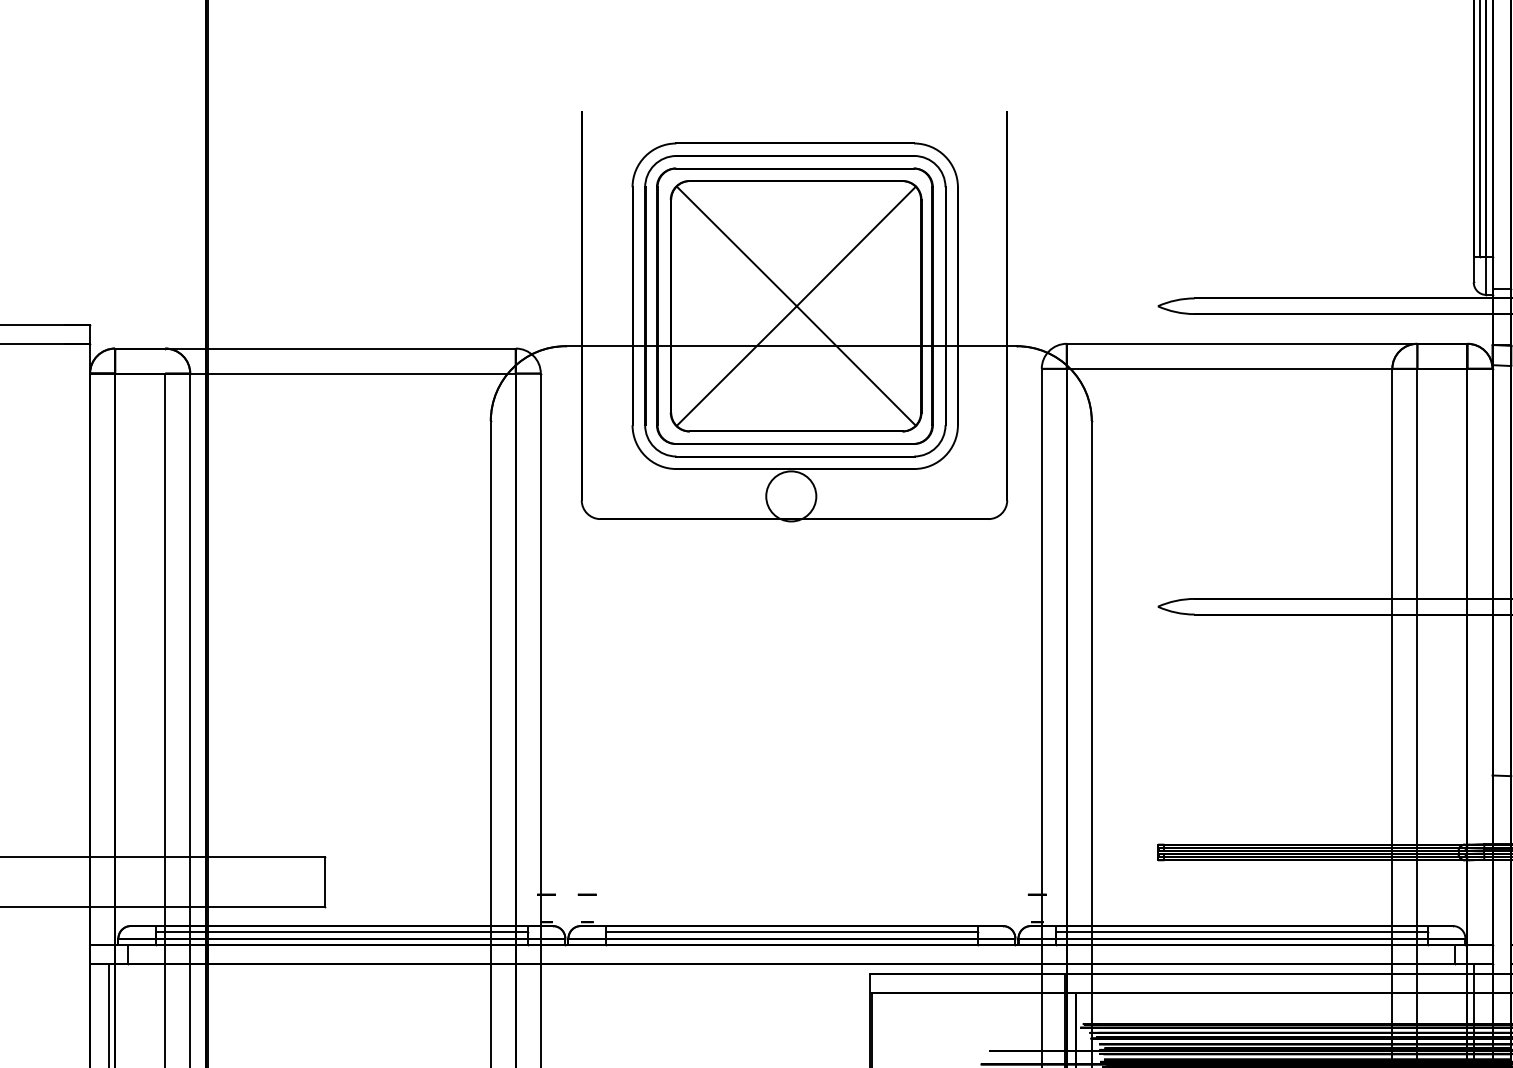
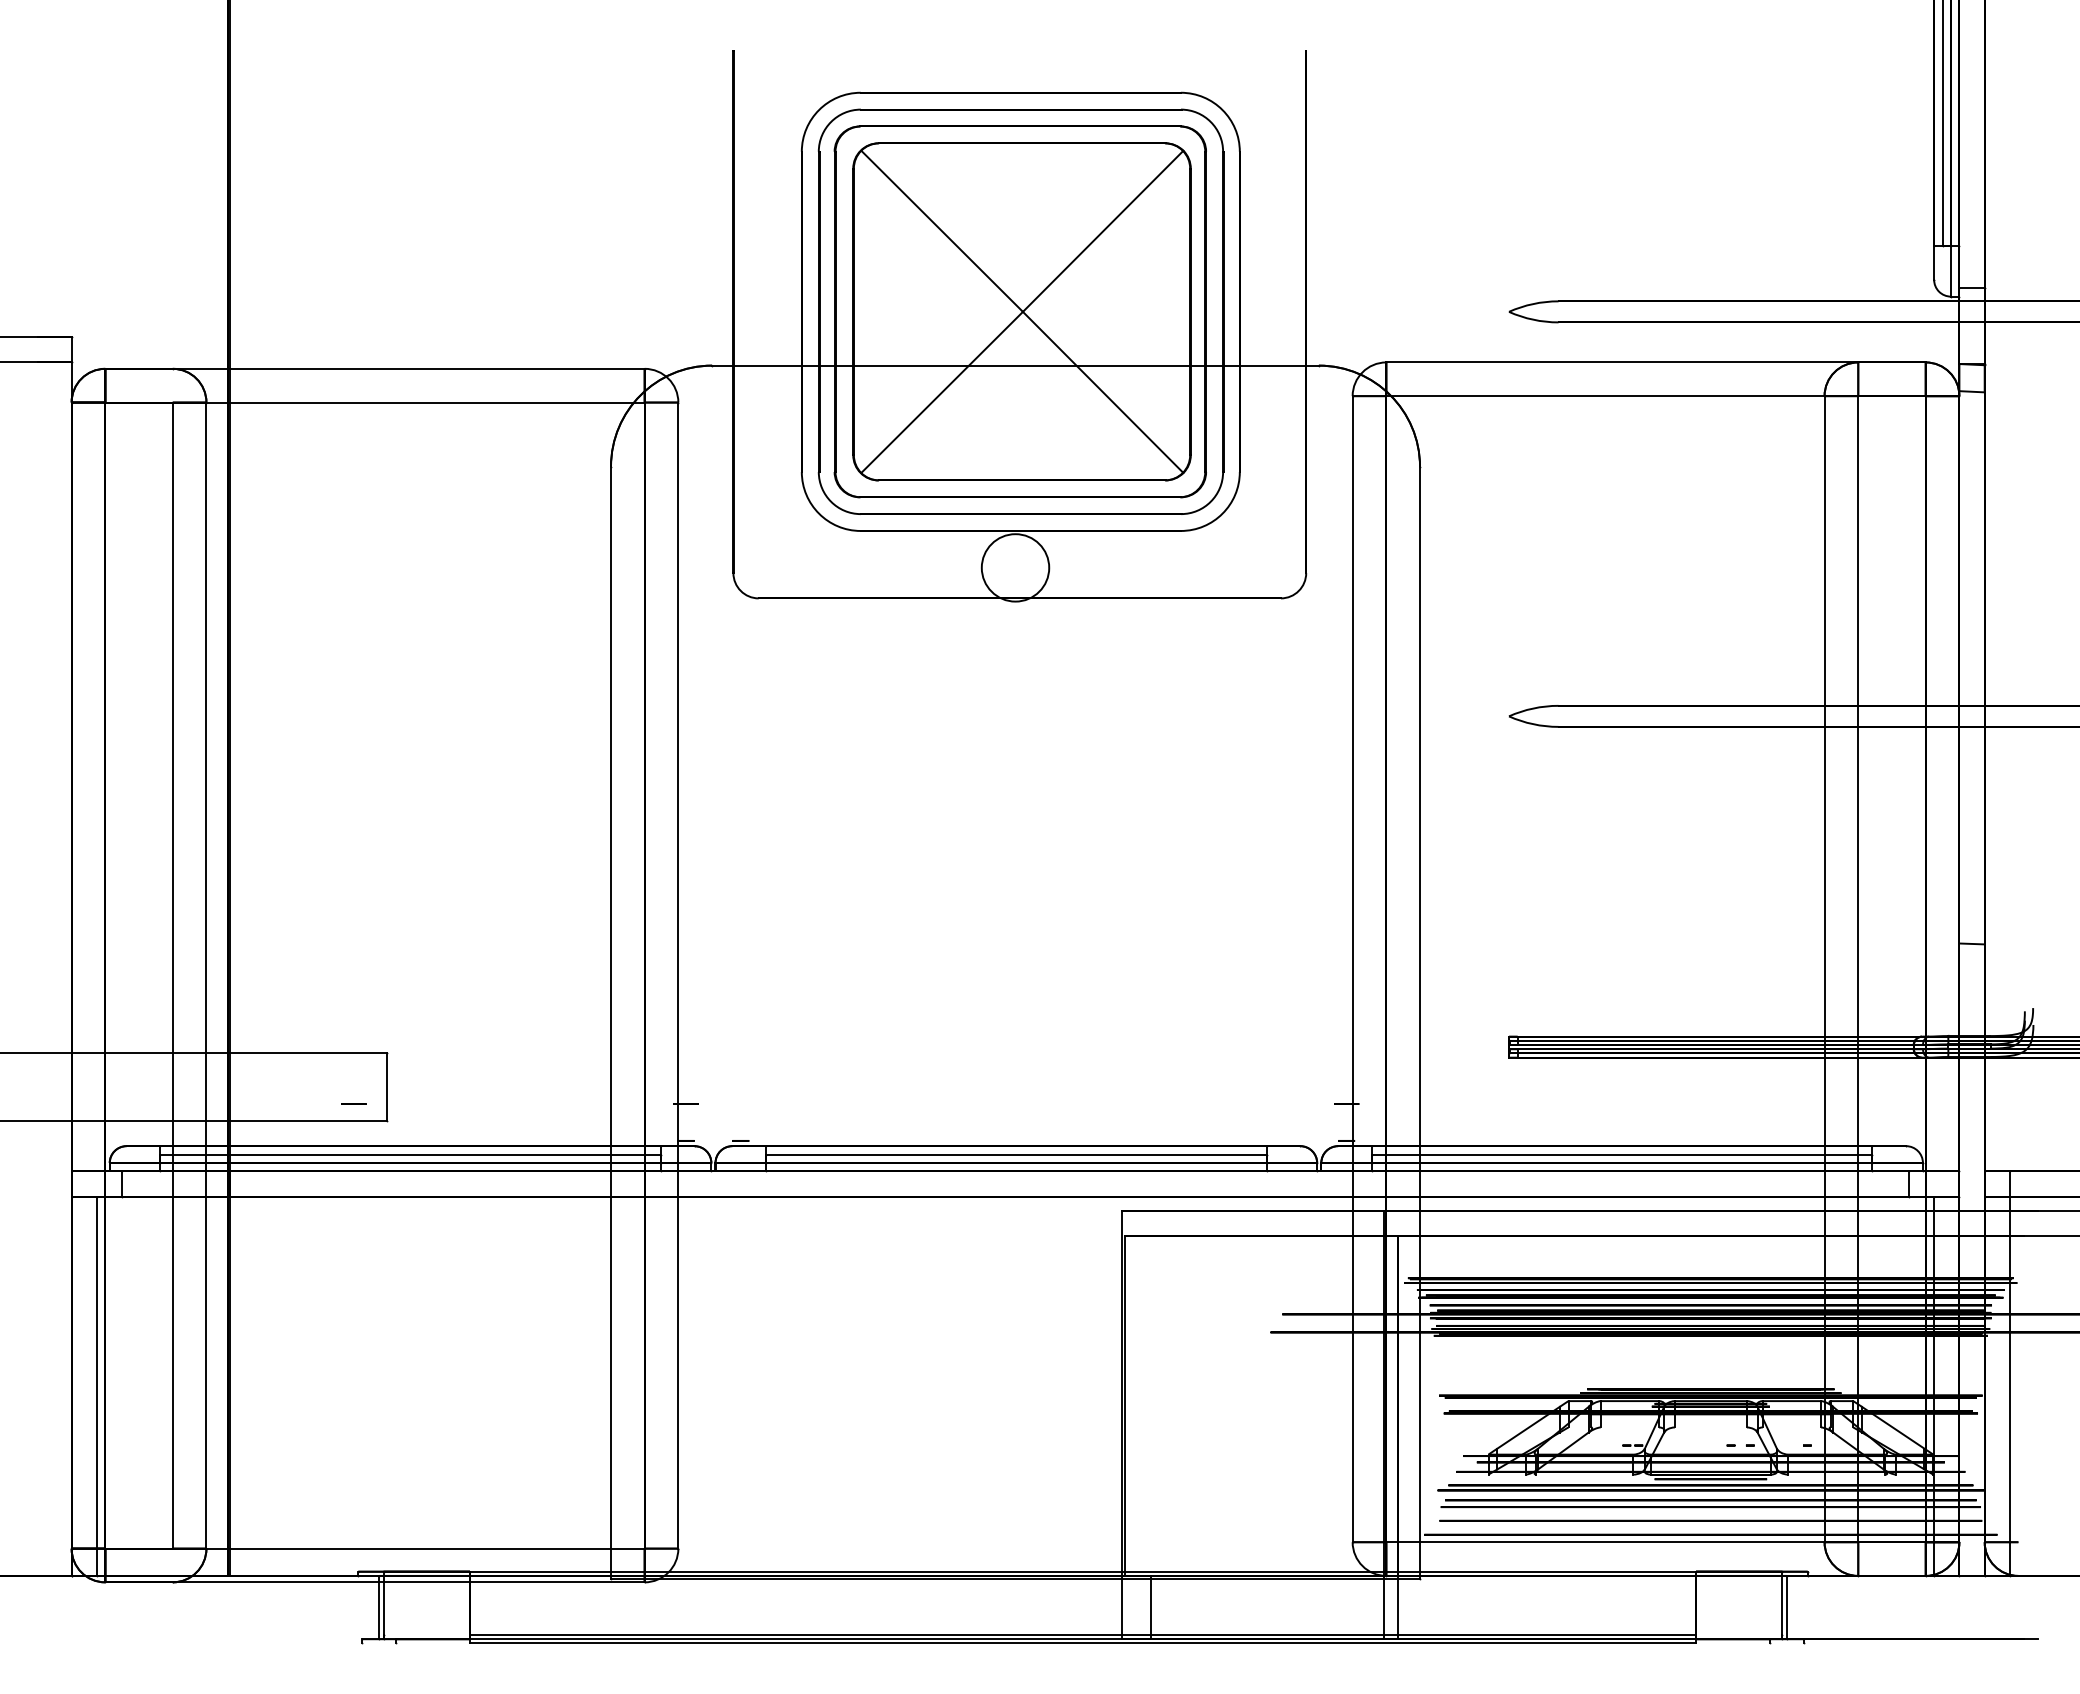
circle: (586, 894) -> (353, 1103), moved

